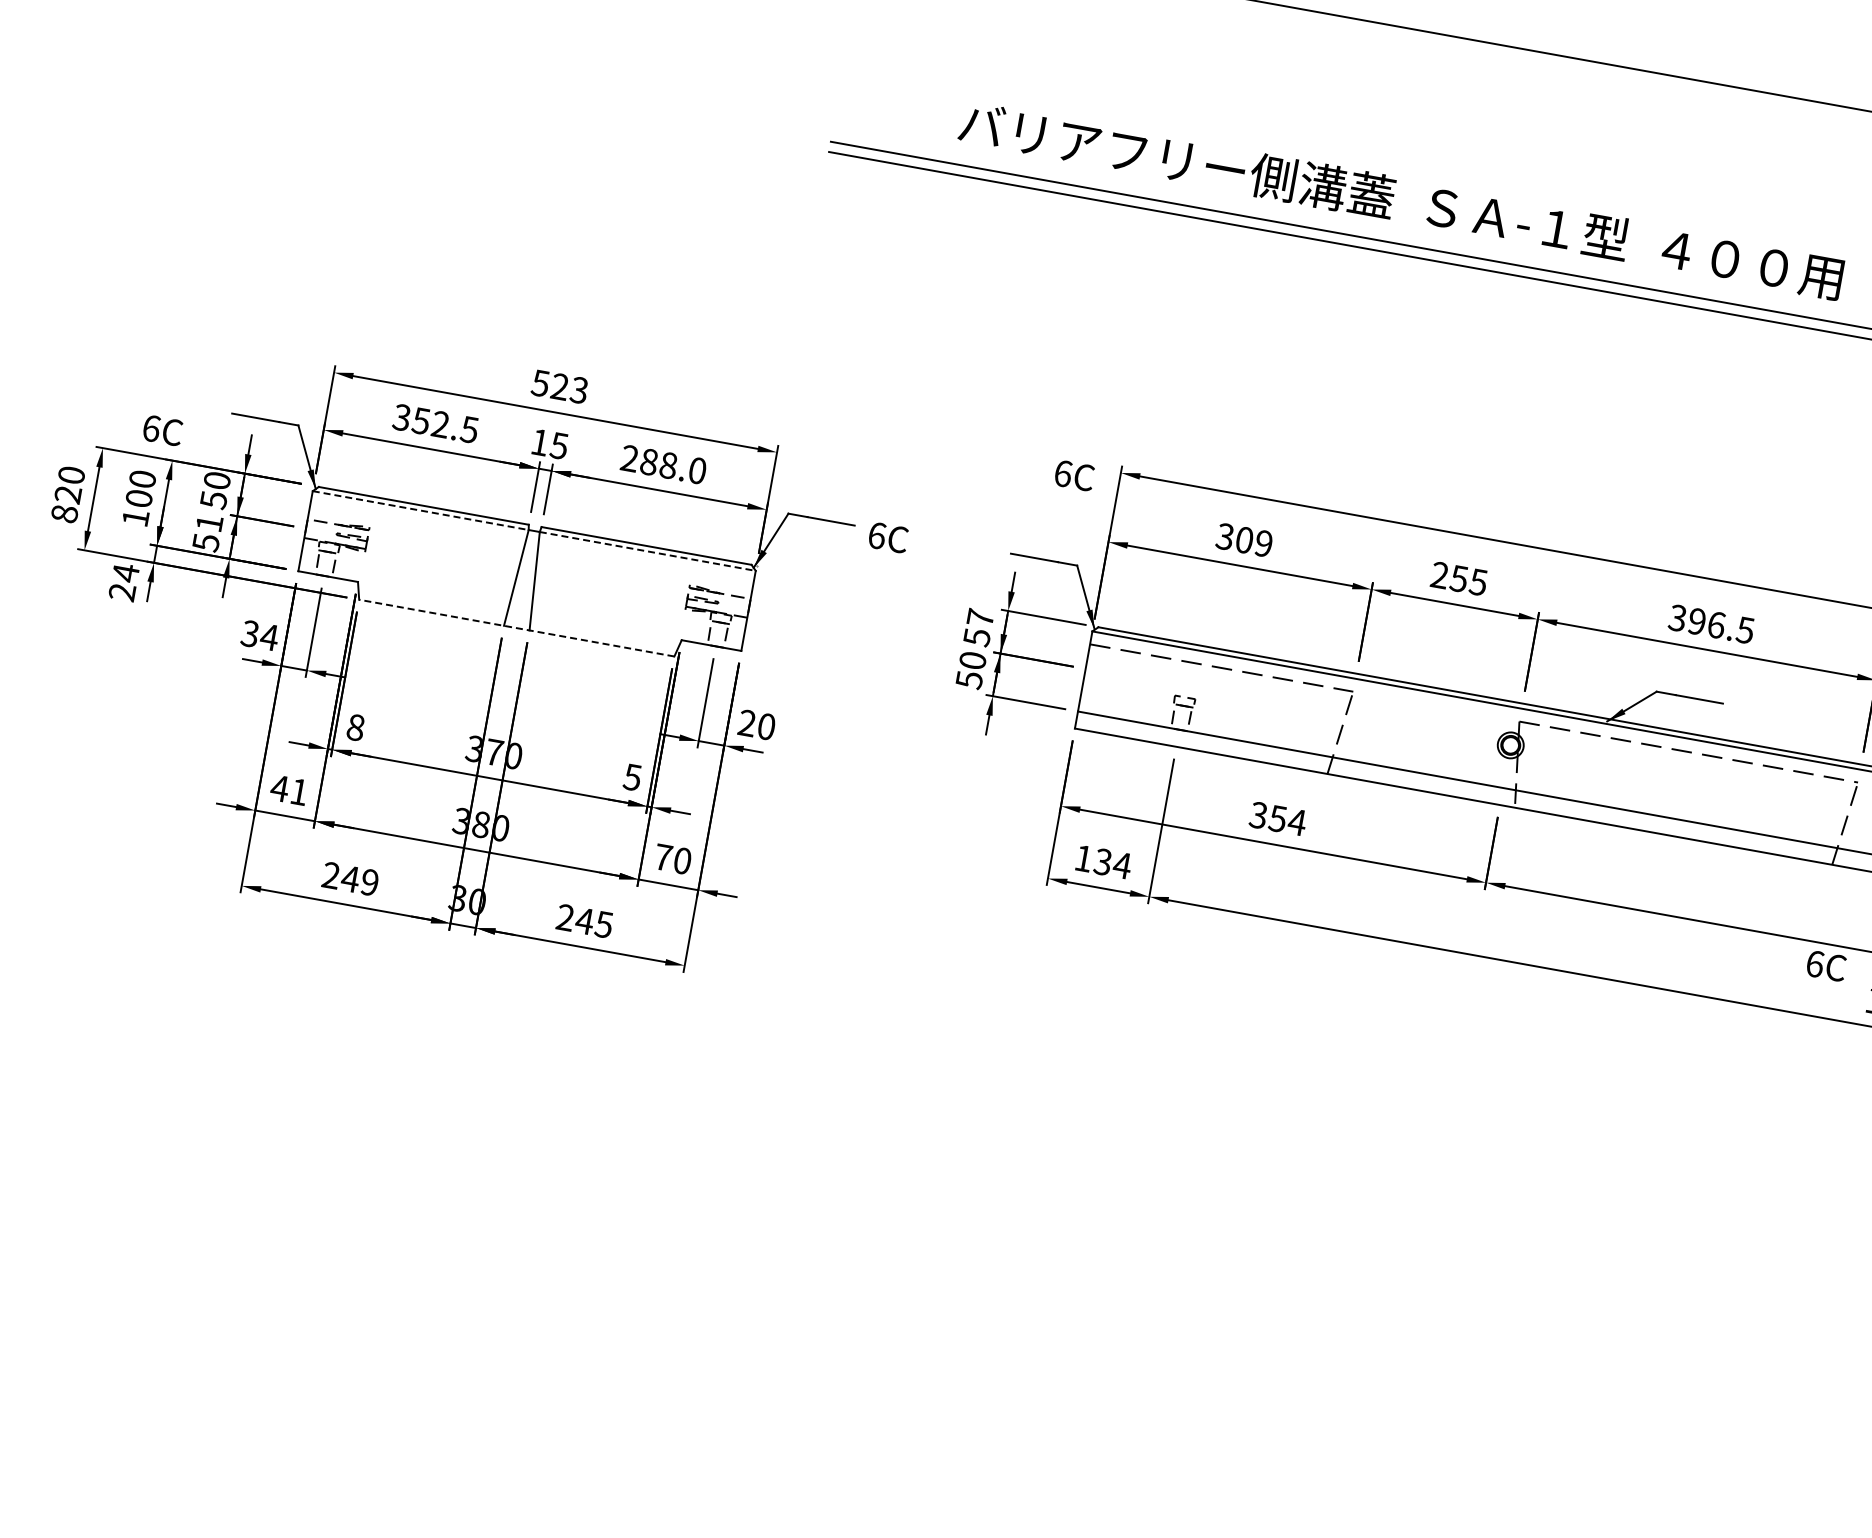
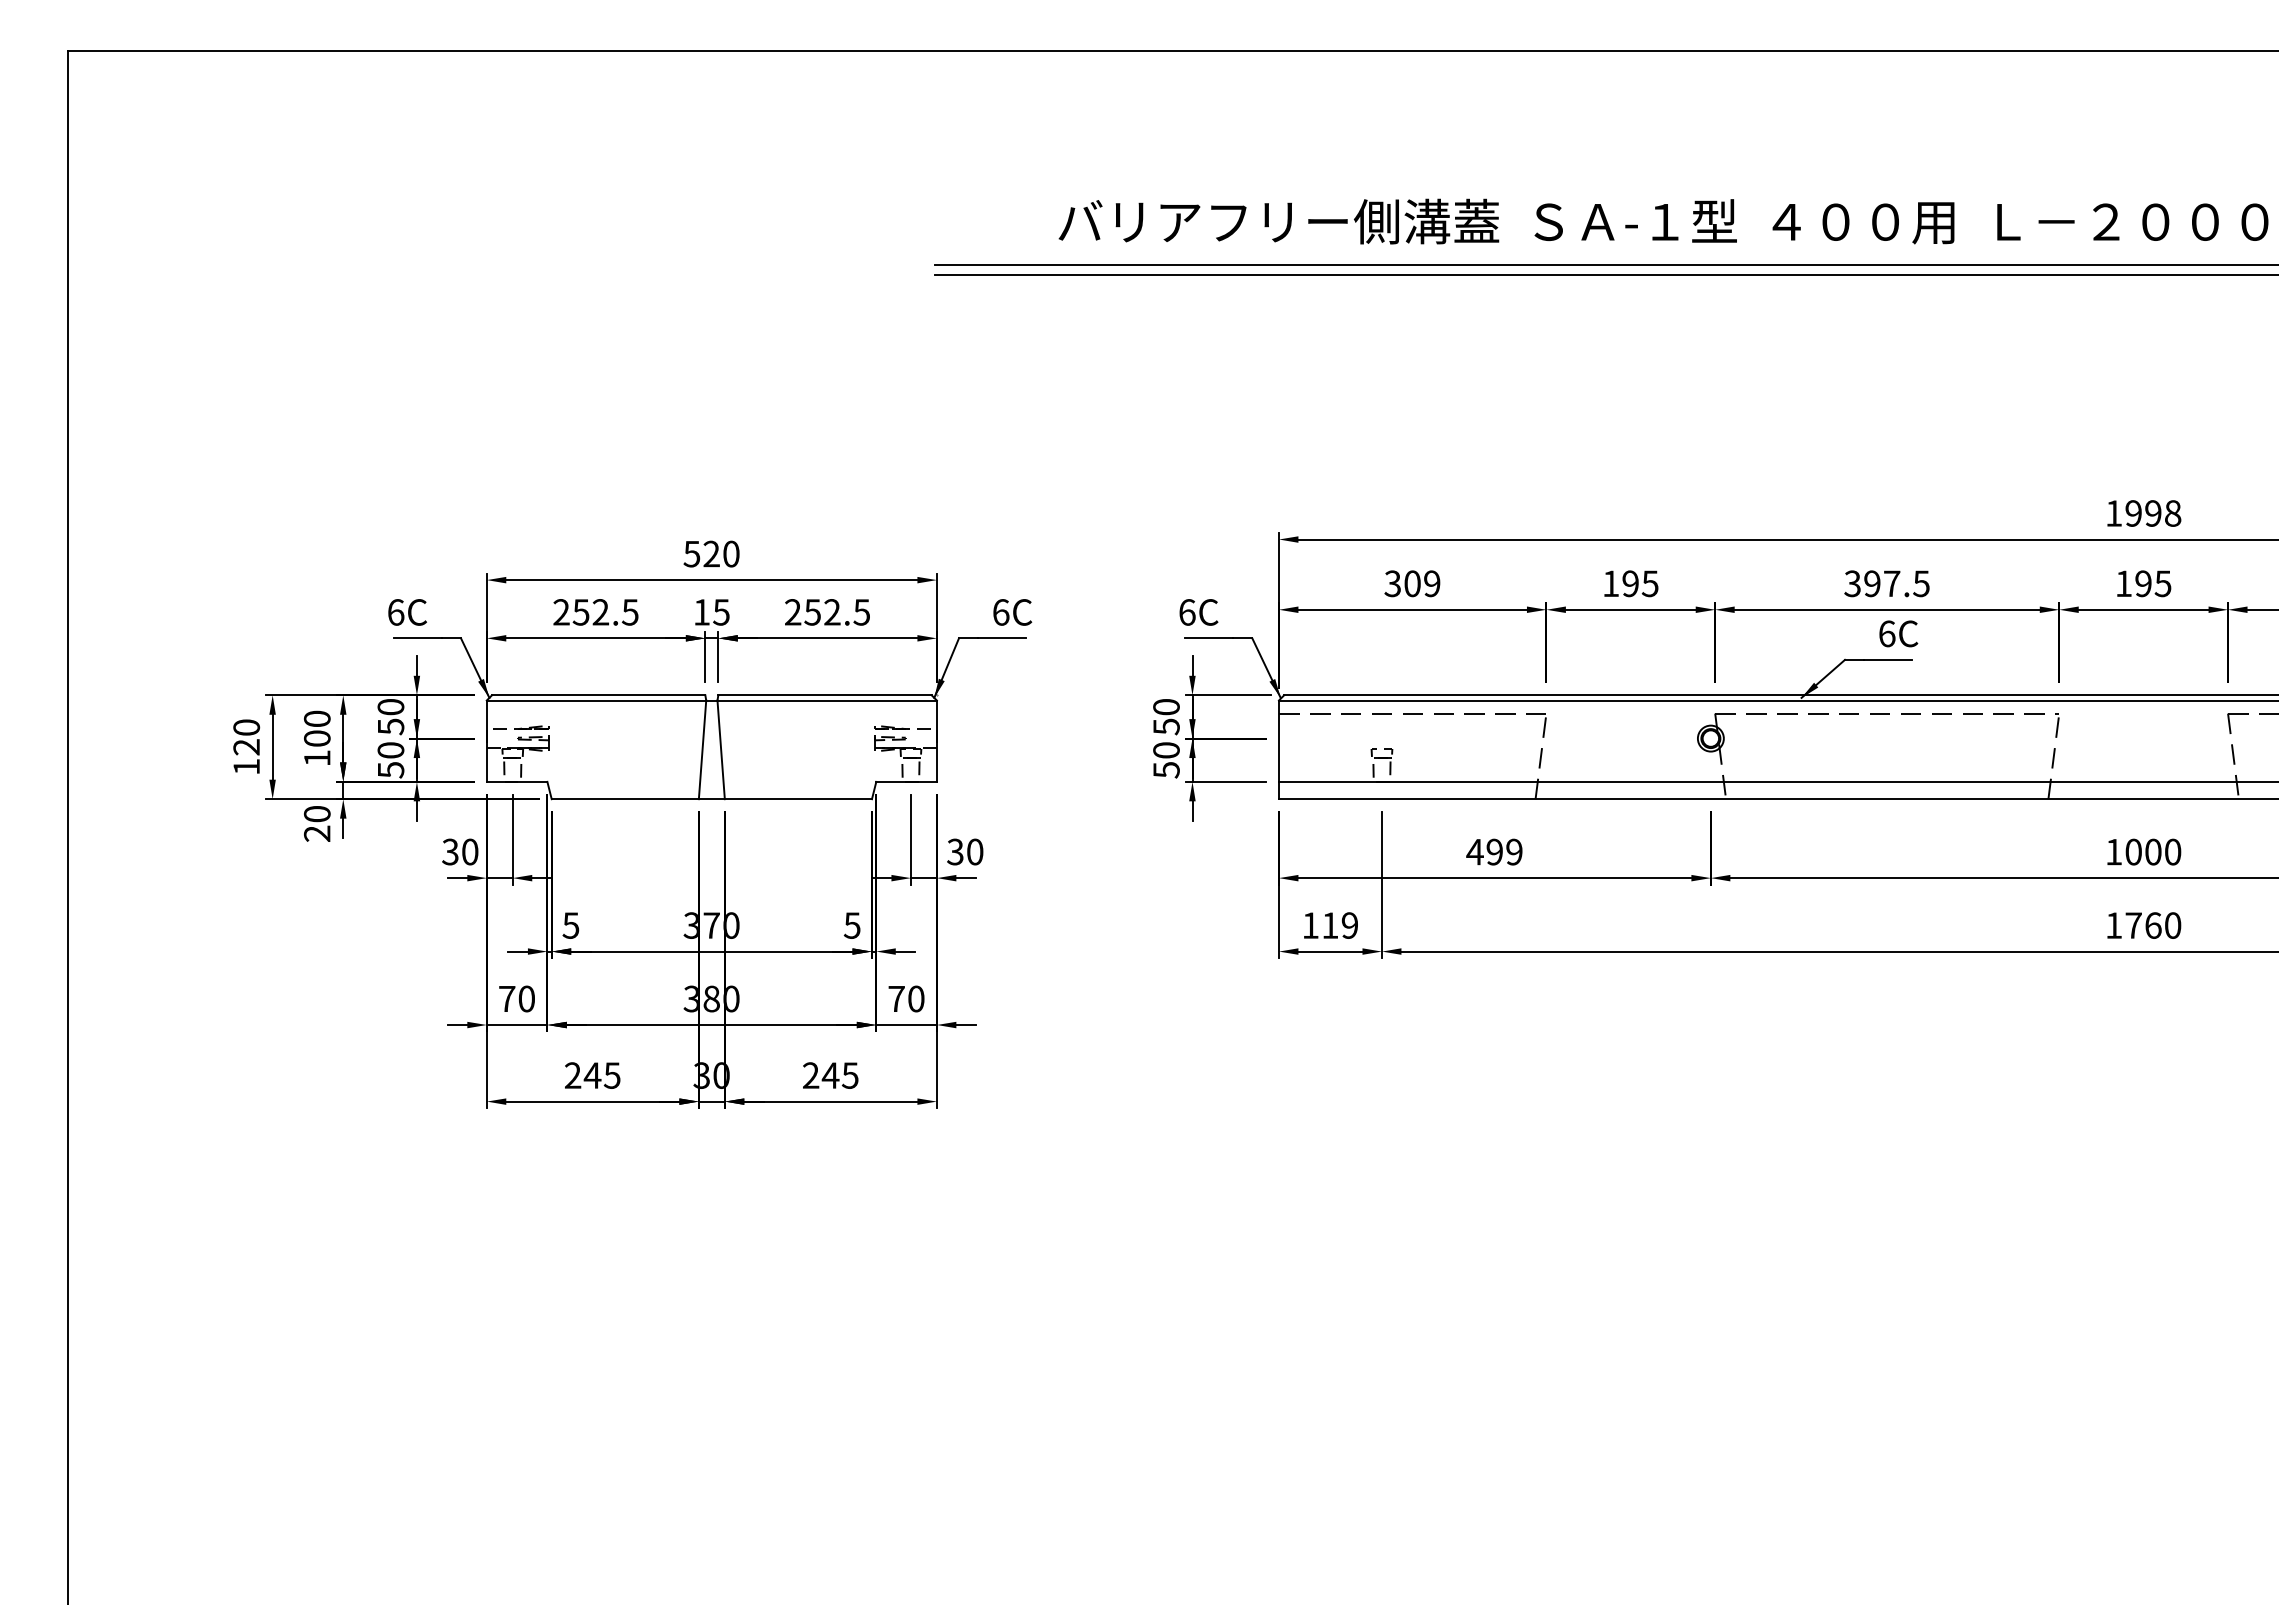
text: (579, 389) -> (731, 553), 523 -> 520
text: (401, 417) -> (561, 612), 352.5 -> 252.5
text: (162, 430) -> (407, 612), moved
text: (673, 466) -> (837, 612), 288.0 -> 252.5
text: (1074, 475) -> (1198, 612), moved
line: (420, 510) -> (596, 700), dashed -> solid
text: (64, 513) -> (246, 766), 820 -> 120
text: (209, 523) -> (390, 750), 51 -> 50
text: (888, 537) -> (1012, 612), moved
line: (648, 551) -> (827, 700), dashed -> solid
text: (125, 573) -> (317, 814), 24 -> 20
text: (1449, 576) -> (1620, 583), 255 -> 195
text: (980, 618) -> (1166, 707), 57 -> 50
text: (1716, 624) -> (1892, 583), 396.5 -> 397.5
line: (516, 628) -> (711, 799), dashed -> solid
text: (269, 636) -> (469, 851), 34 -> 30
text: (747, 723) -> (955, 852), 20 -> 30
text: (355, 727) -> (570, 925), 8 -> 5
text: (289, 789) -> (516, 998), 41 -> 70
text: (1277, 818) -> (1494, 851), 354 -> 499
text: (1112, 863) -> (1339, 925), 134 -> 119
text: (369, 882) -> (611, 1075), 249 -> 245
text: (1826, 965) -> (1898, 633), moved

